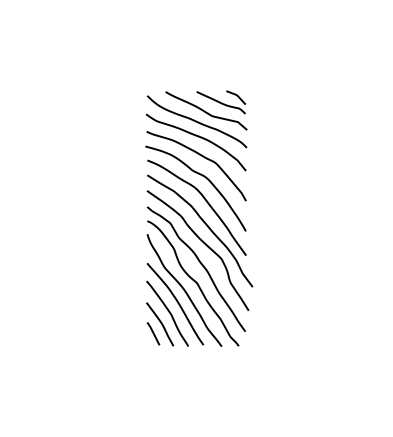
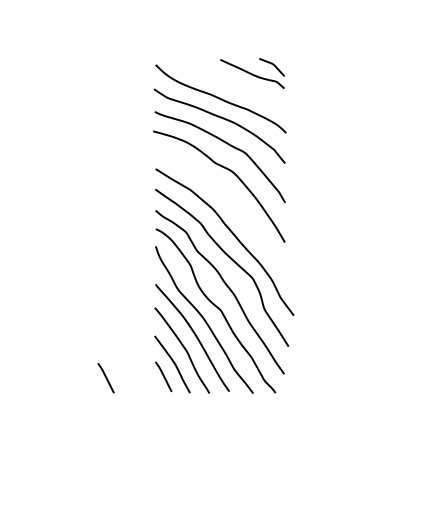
curve: (206, 111) -> (233, 85), removed
curve: (205, 201) -> (231, 203), removed
line: (109, 334) -> (106, 377), added

